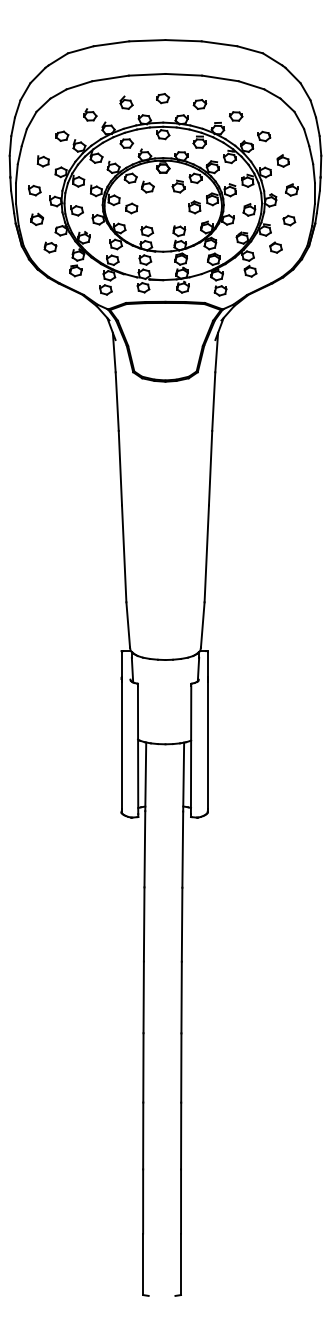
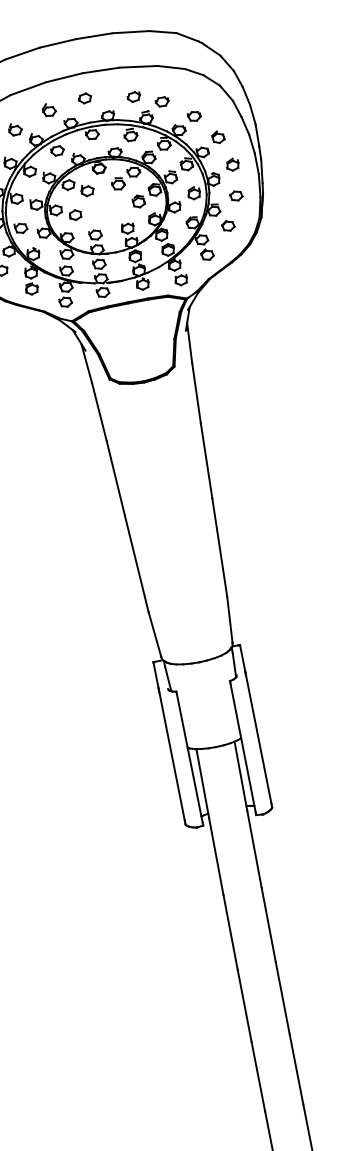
part: (199, 104) -> (133, 97), moved

